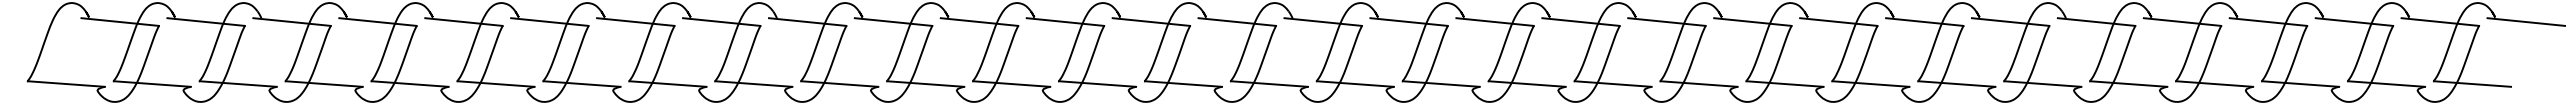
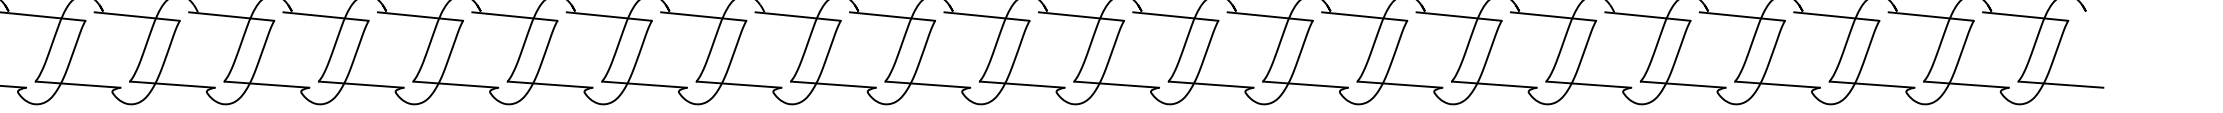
line: (2526, 21) -> (2120, 15), removed

